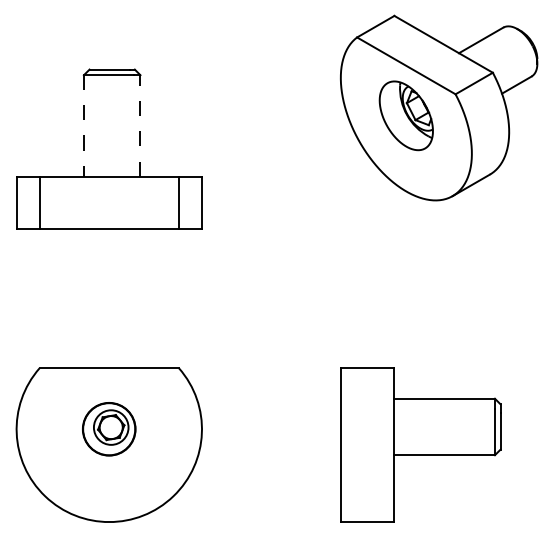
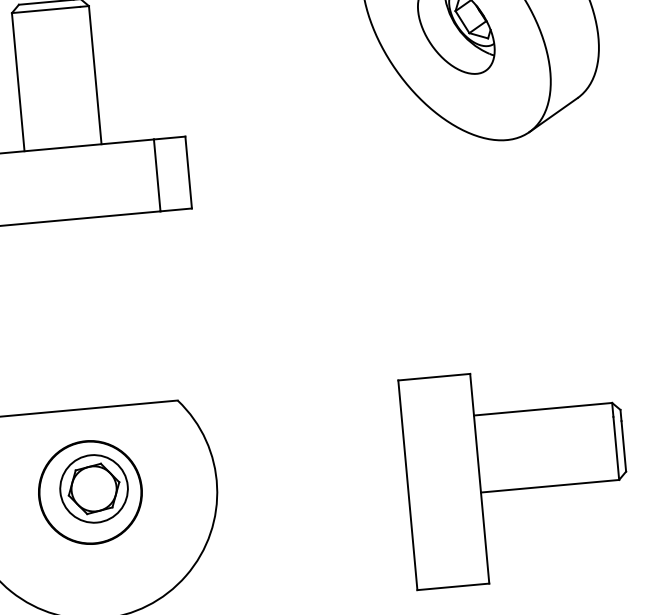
line: (83, 125) -> (17, 81), dashed -> solid
line: (140, 125) -> (95, 74), dashed -> solid
part: (108, 428) -> (89, 491), size x1.43

